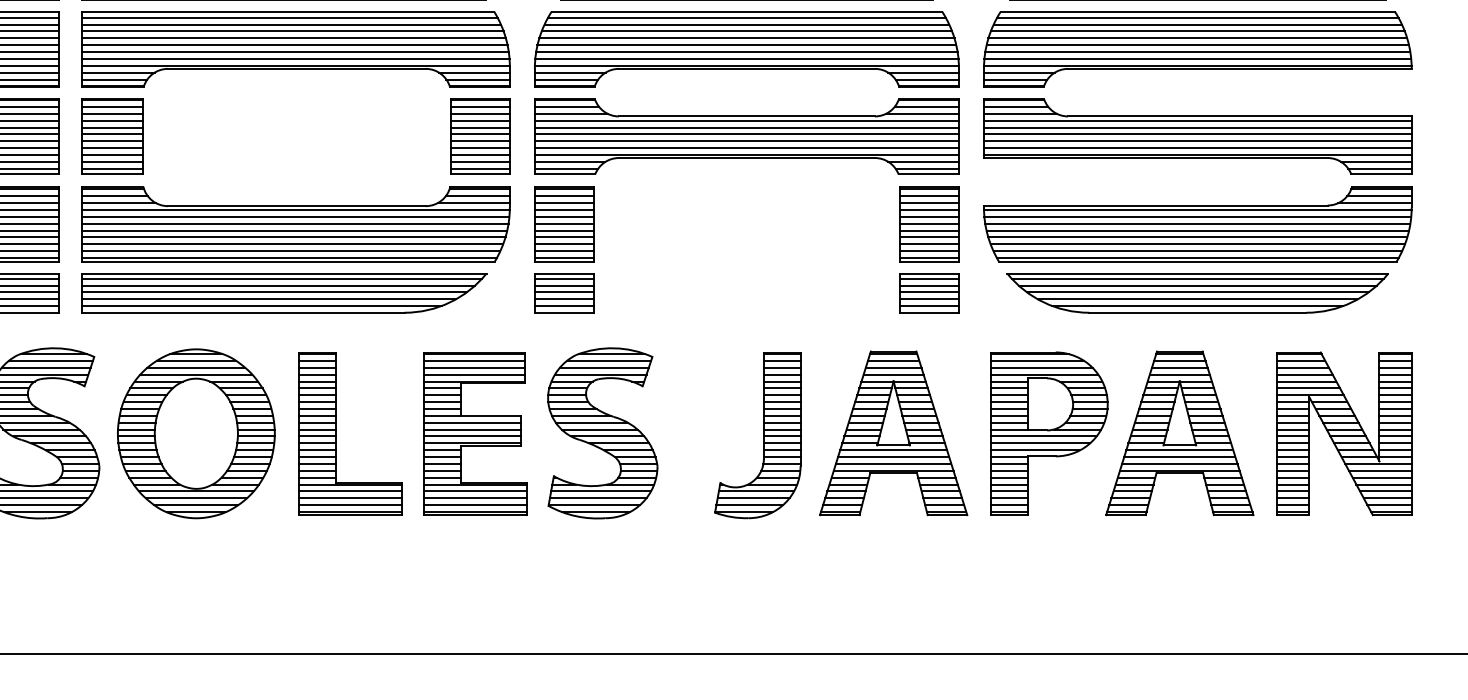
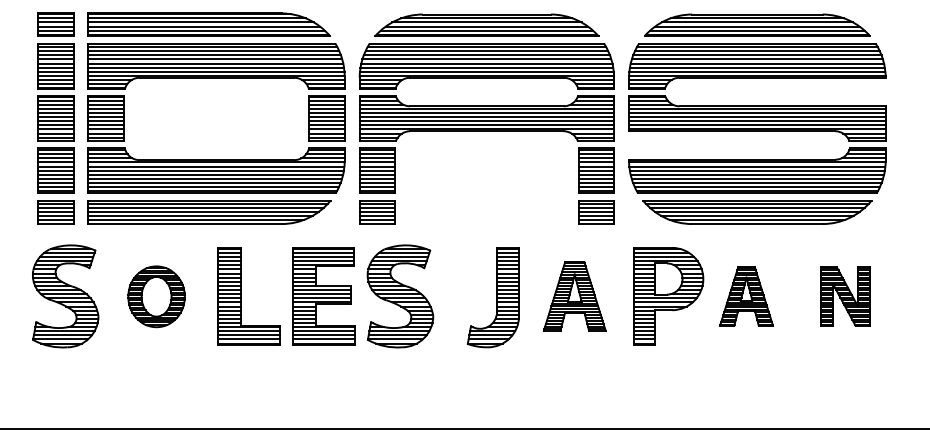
part: (196, 433) -> (156, 296), size x0.6
part: (892, 433) -> (574, 296), size x0.7
part: (1179, 433) -> (746, 296), size x0.6
part: (1344, 433) -> (845, 296), size x0.6

